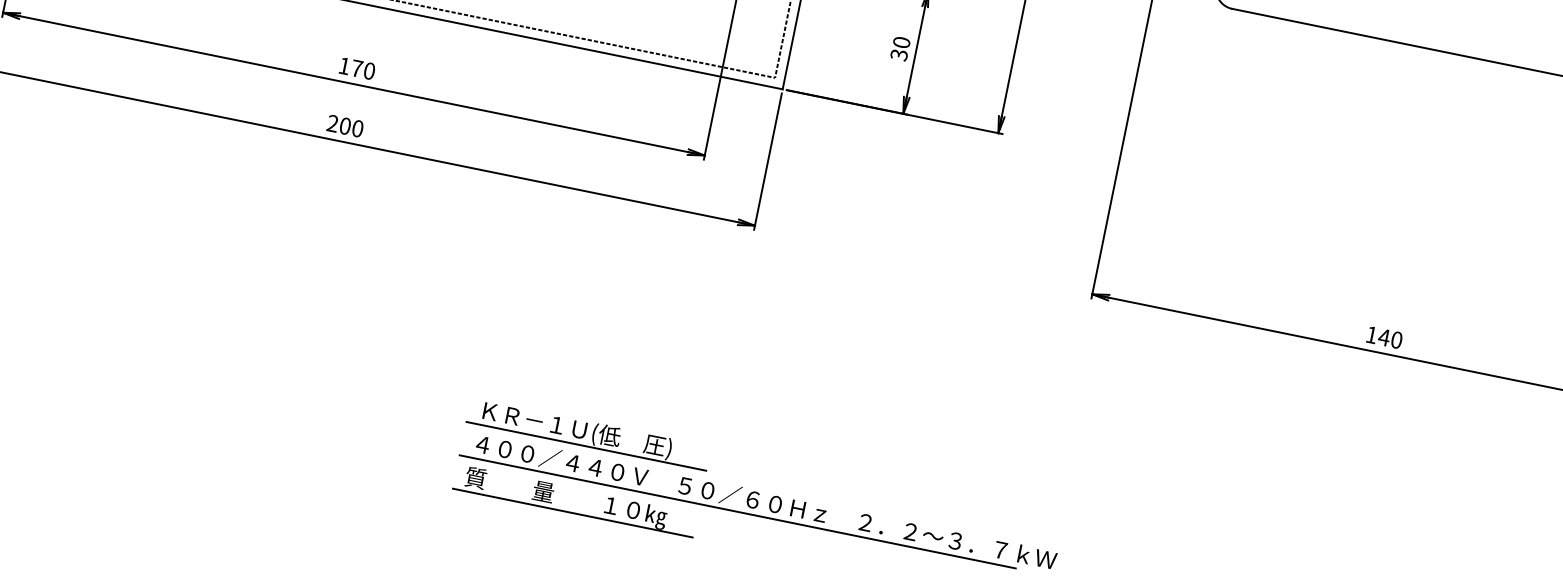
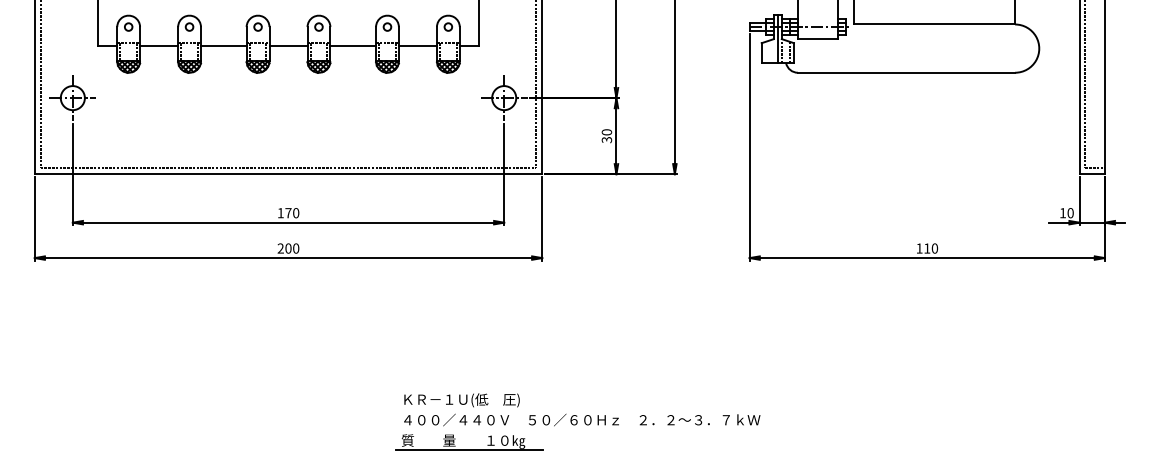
text: (1383, 337) -> (926, 248), 140 -> 110
line: (585, 445) -> (468, 408), removed
line: (737, 512) -> (566, 429), removed

